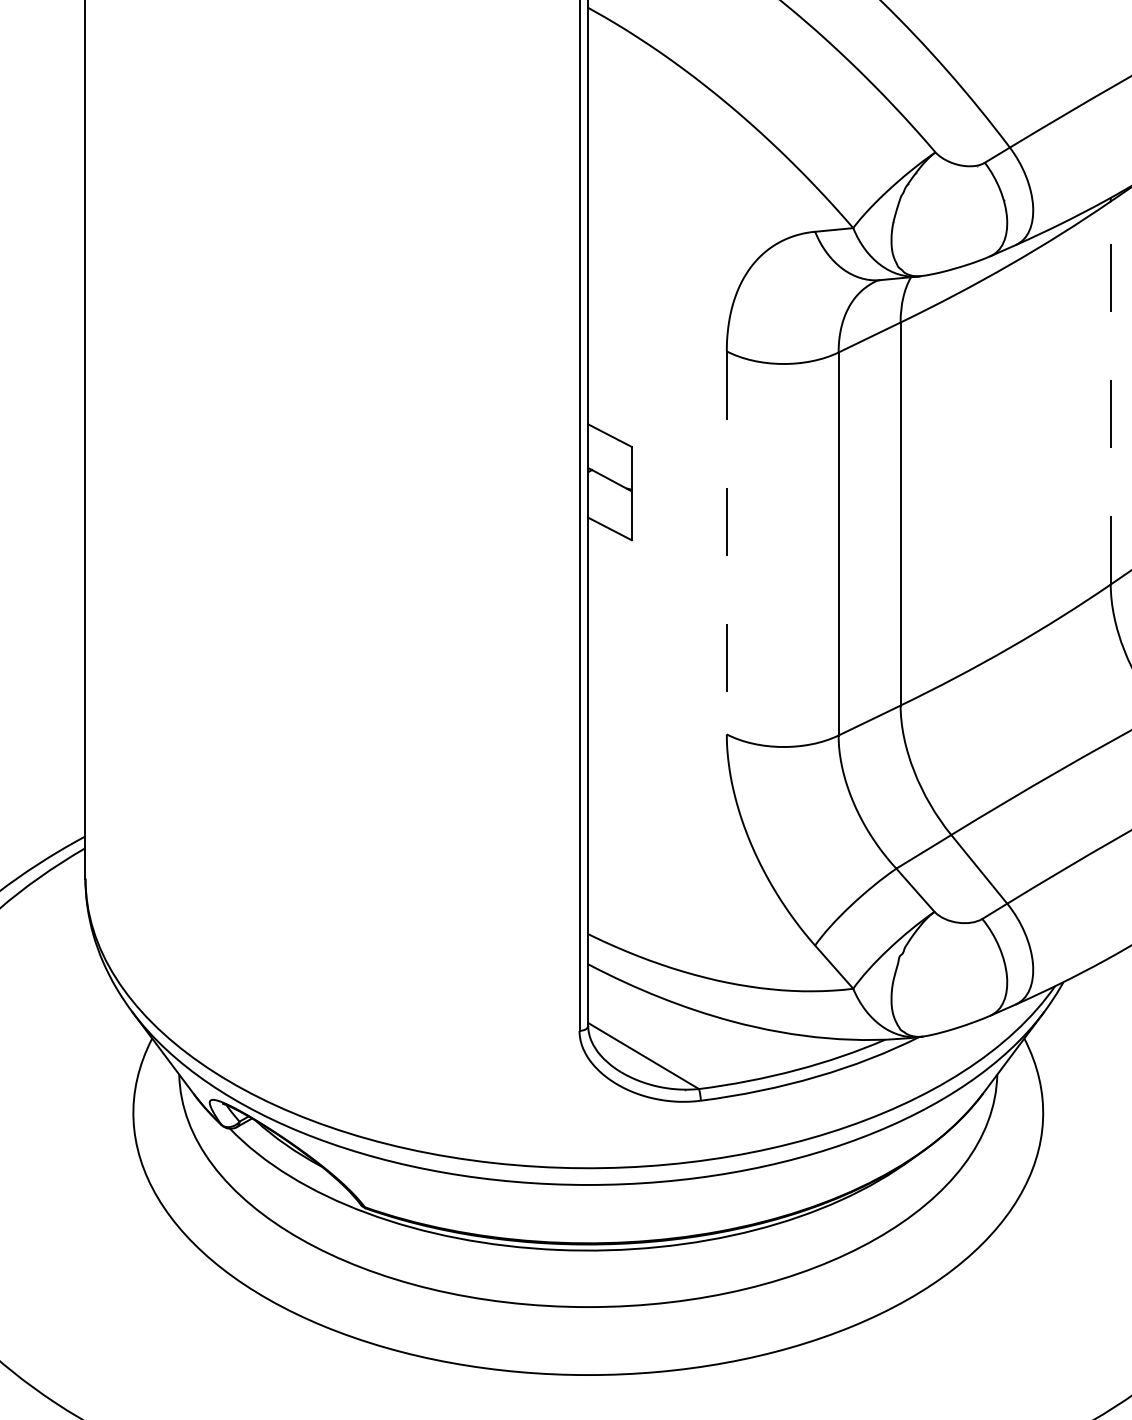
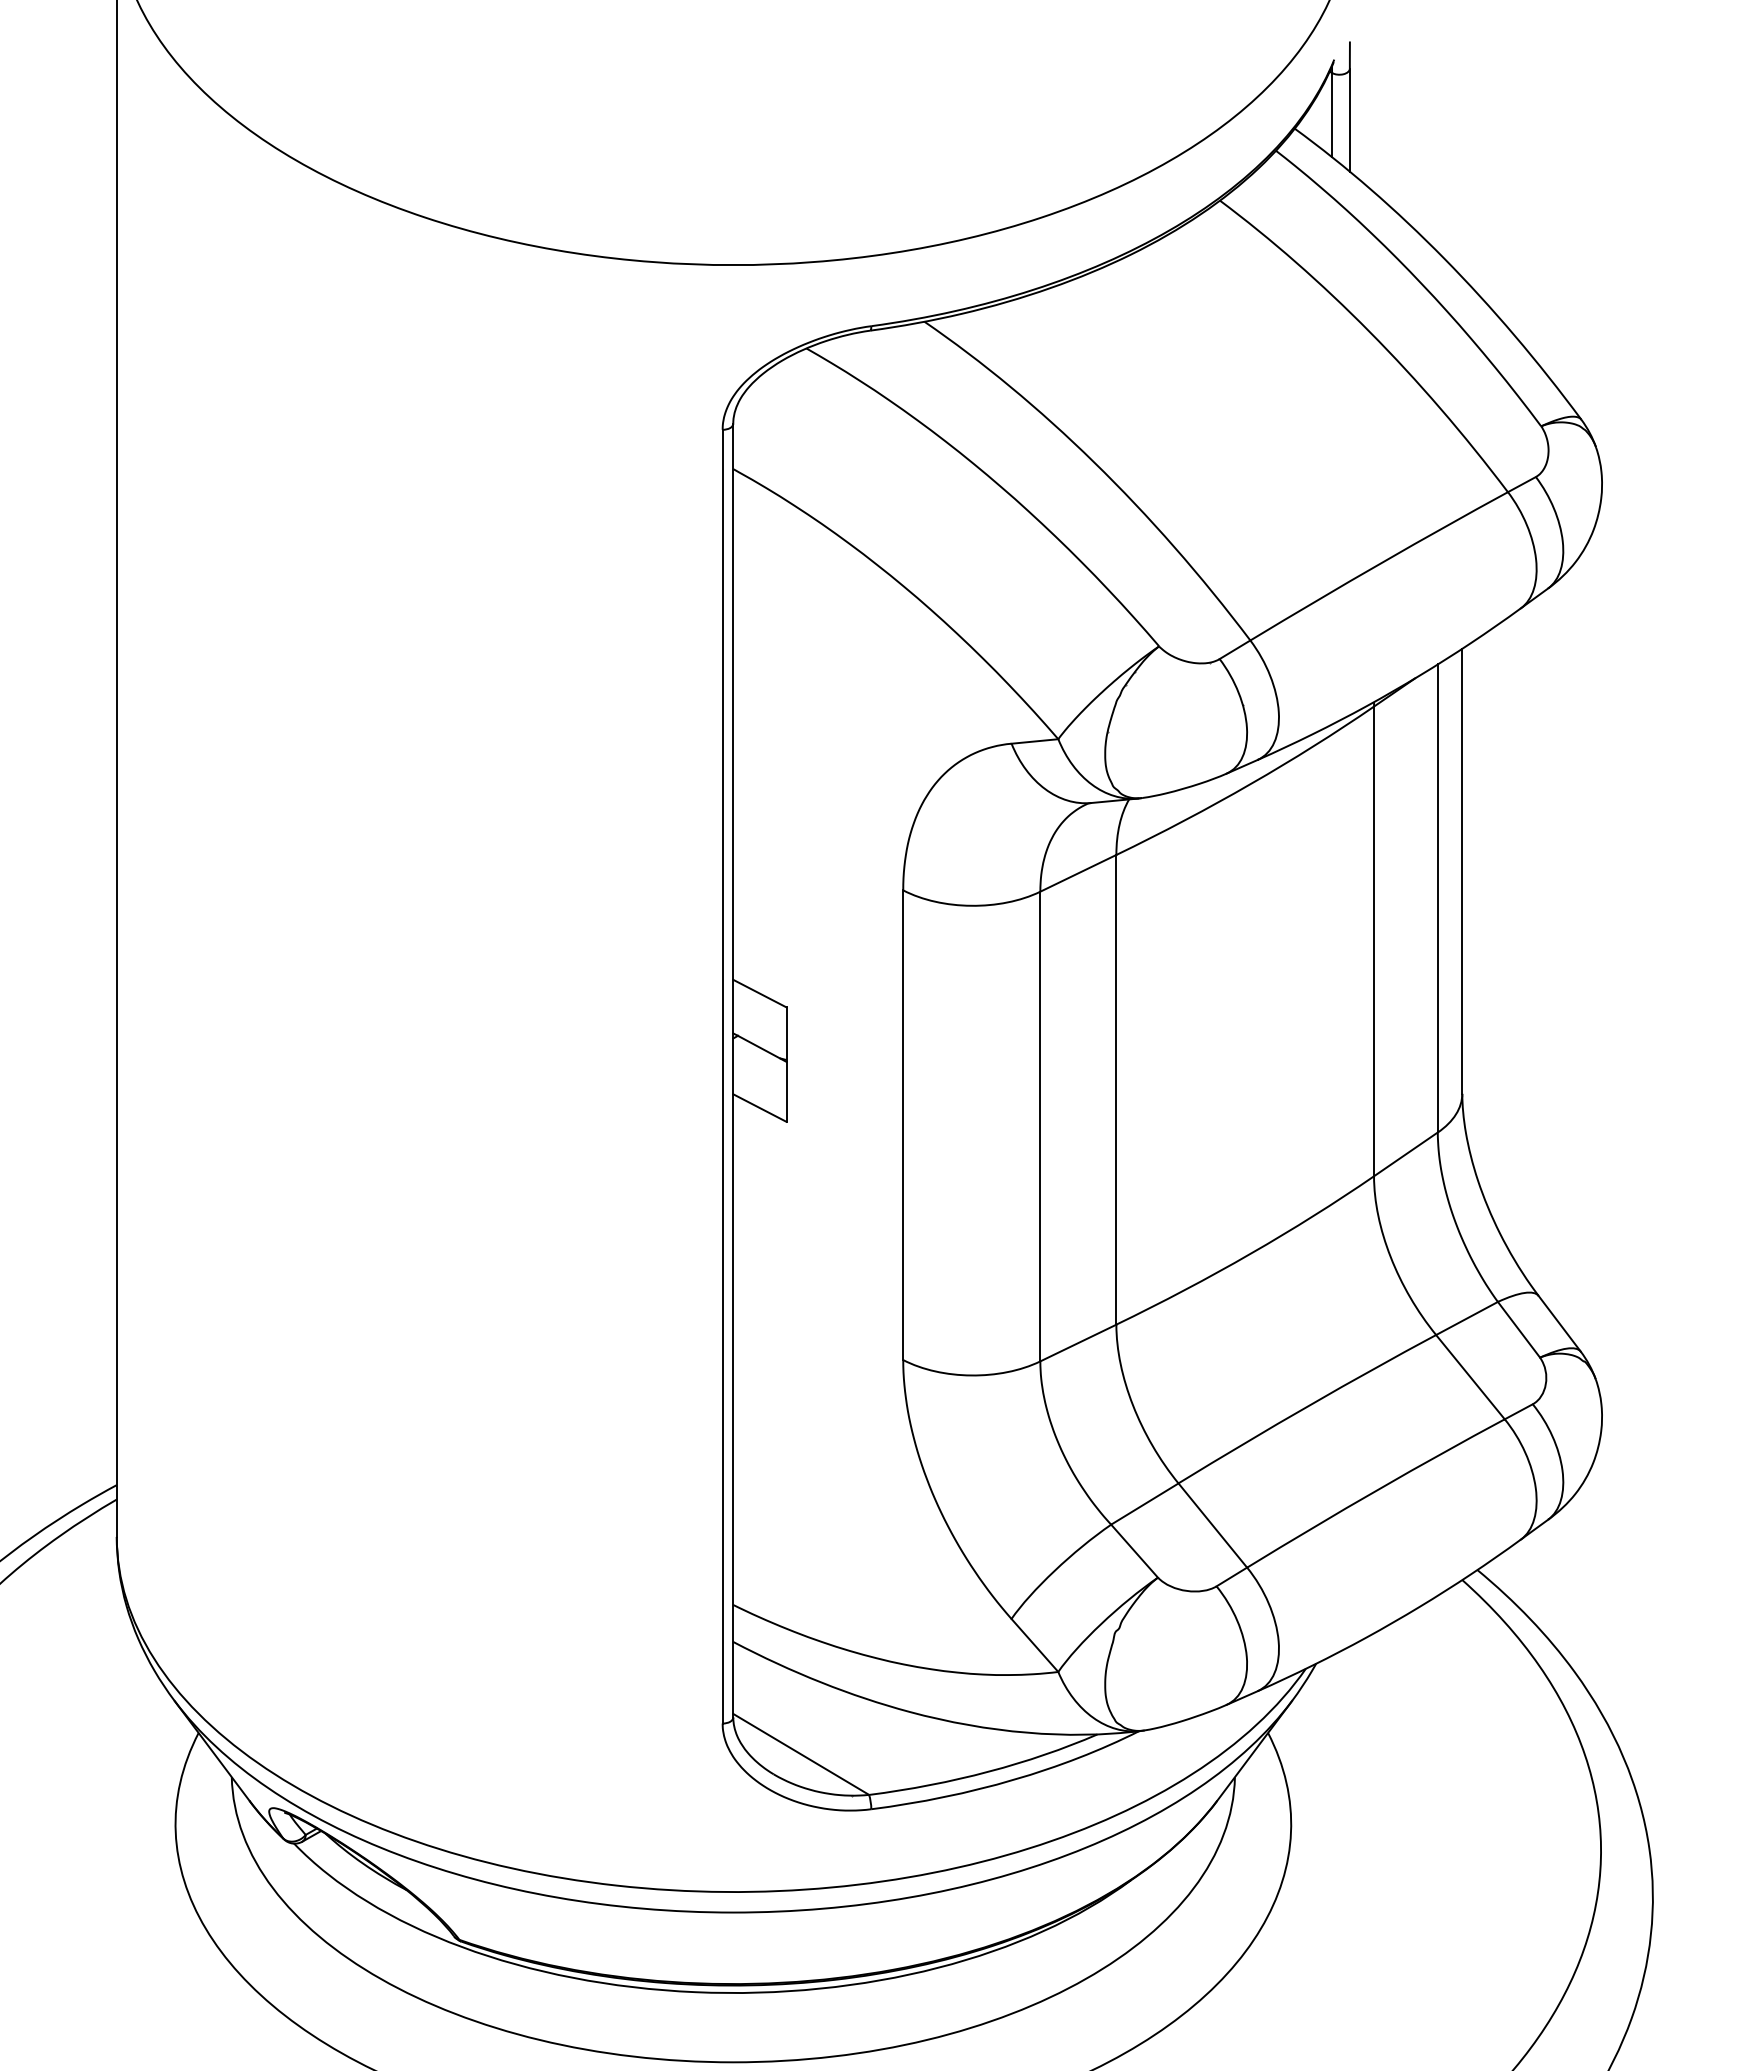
line: (1111, 393) -> (1374, 941), dashed -> solid
line: (727, 543) -> (903, 1125), dashed -> solid

